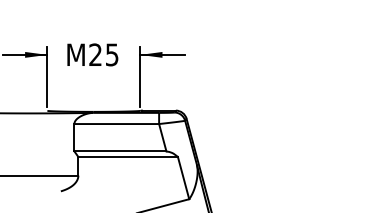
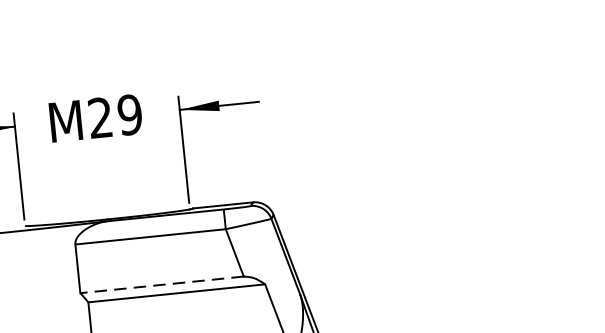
text: (111, 54) -> (128, 114), M25 -> M29
line: (119, 151) -> (160, 285), solid -> dashed

